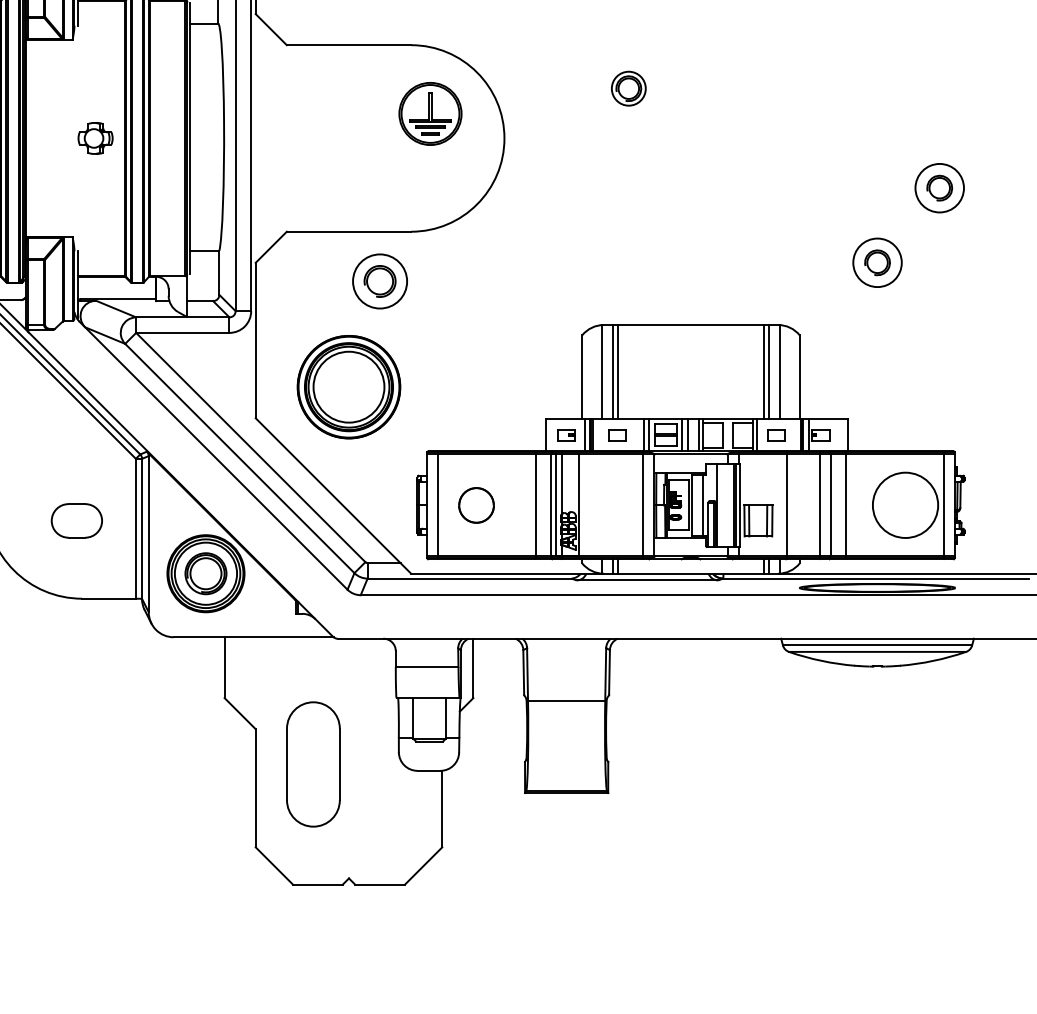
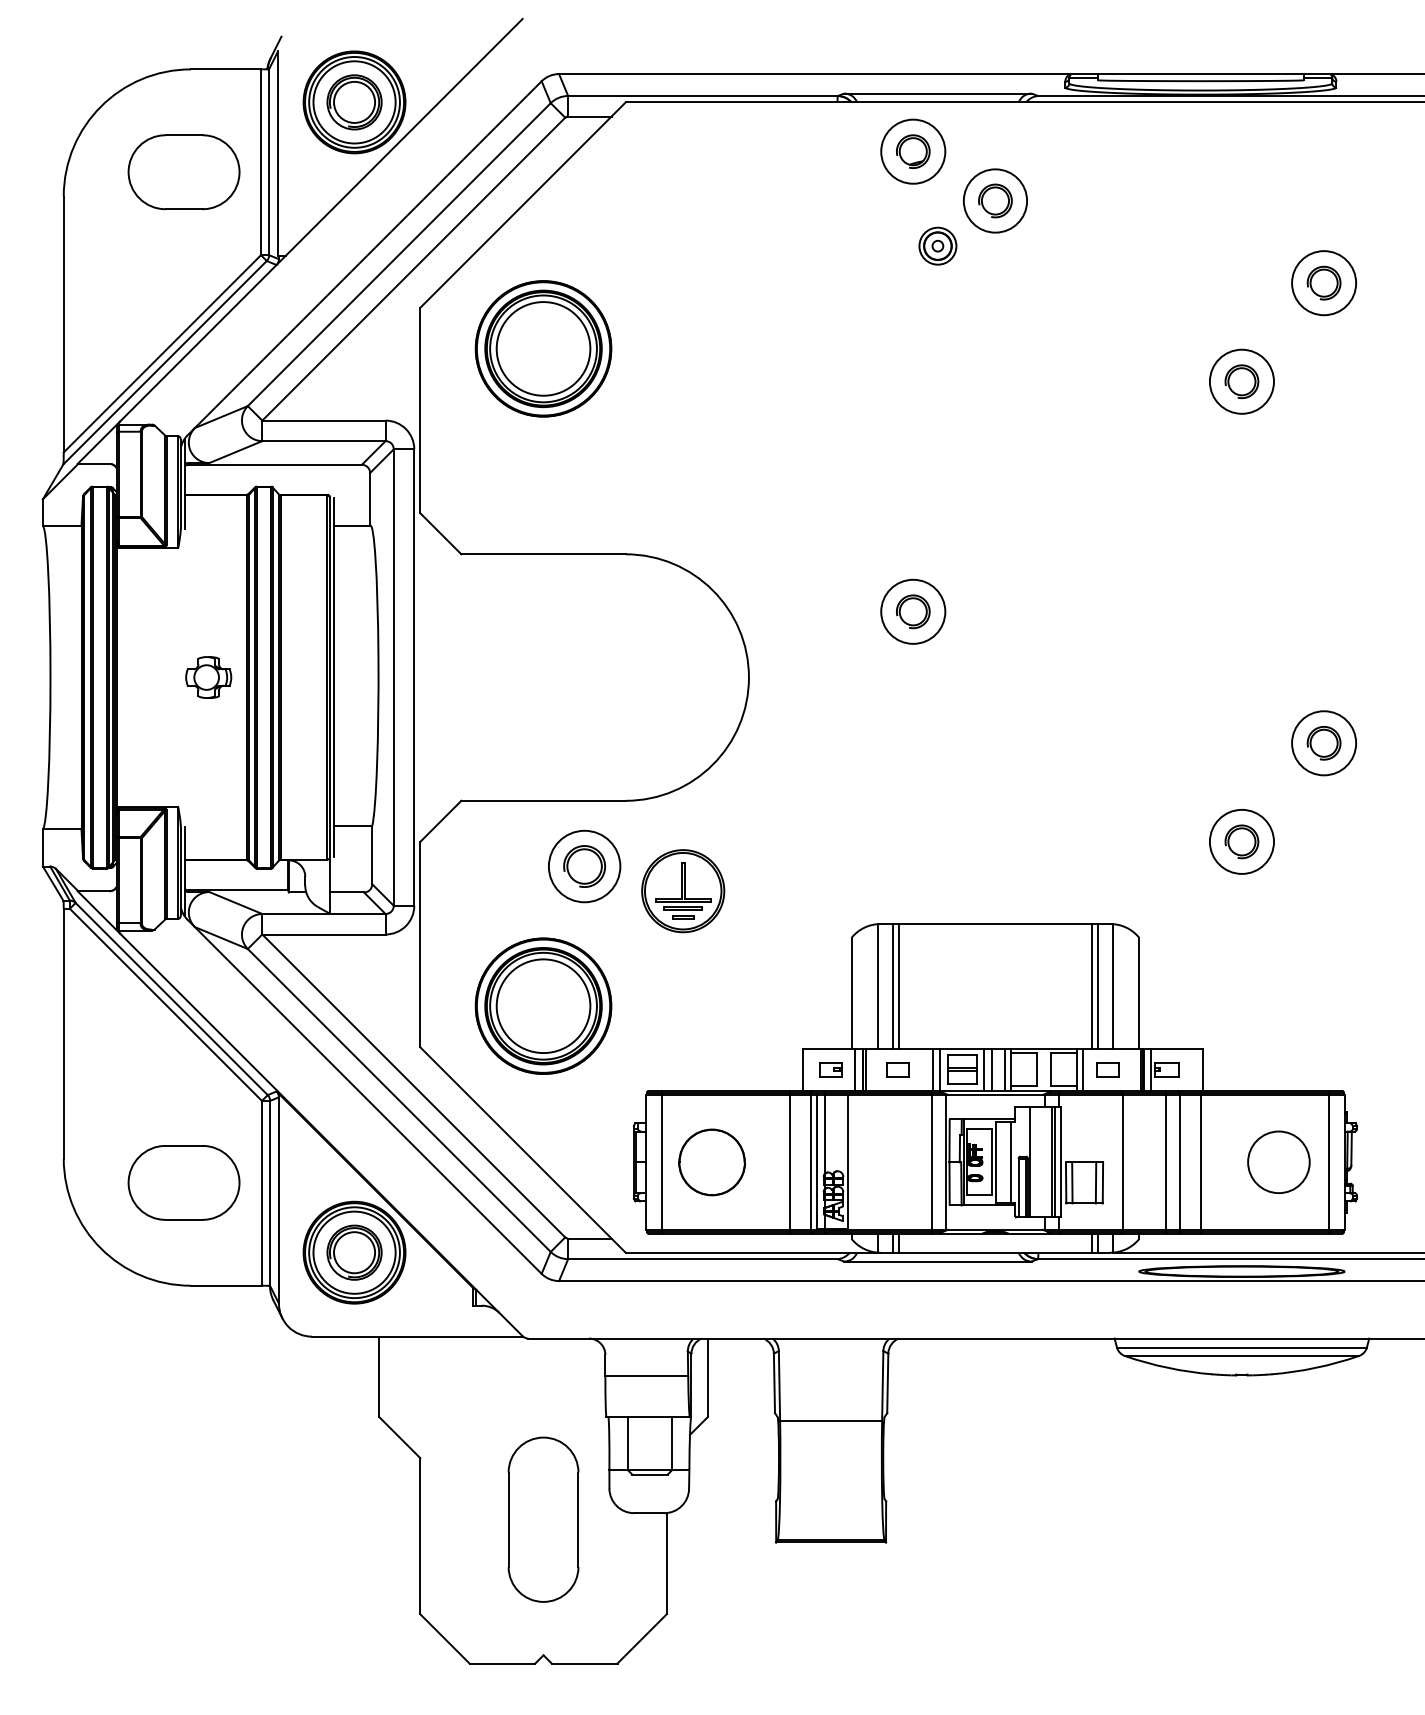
circle: (628, 88) -> (913, 611), size x1.43
part: (430, 114) -> (683, 891), moved
part: (476, 505) -> (711, 1162), size x1.43
circle: (905, 505) -> (1278, 1162), size x0.71
part: (76, 520) -> (183, 1182), size x1.67
part: (313, 764) -> (543, 1519), moved

